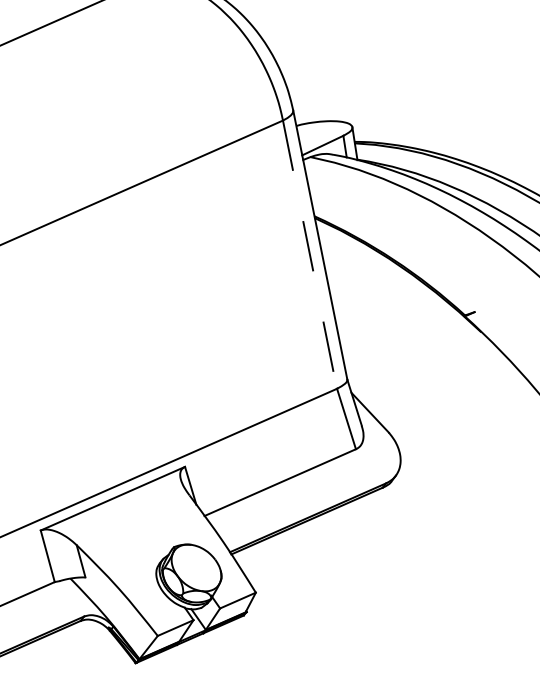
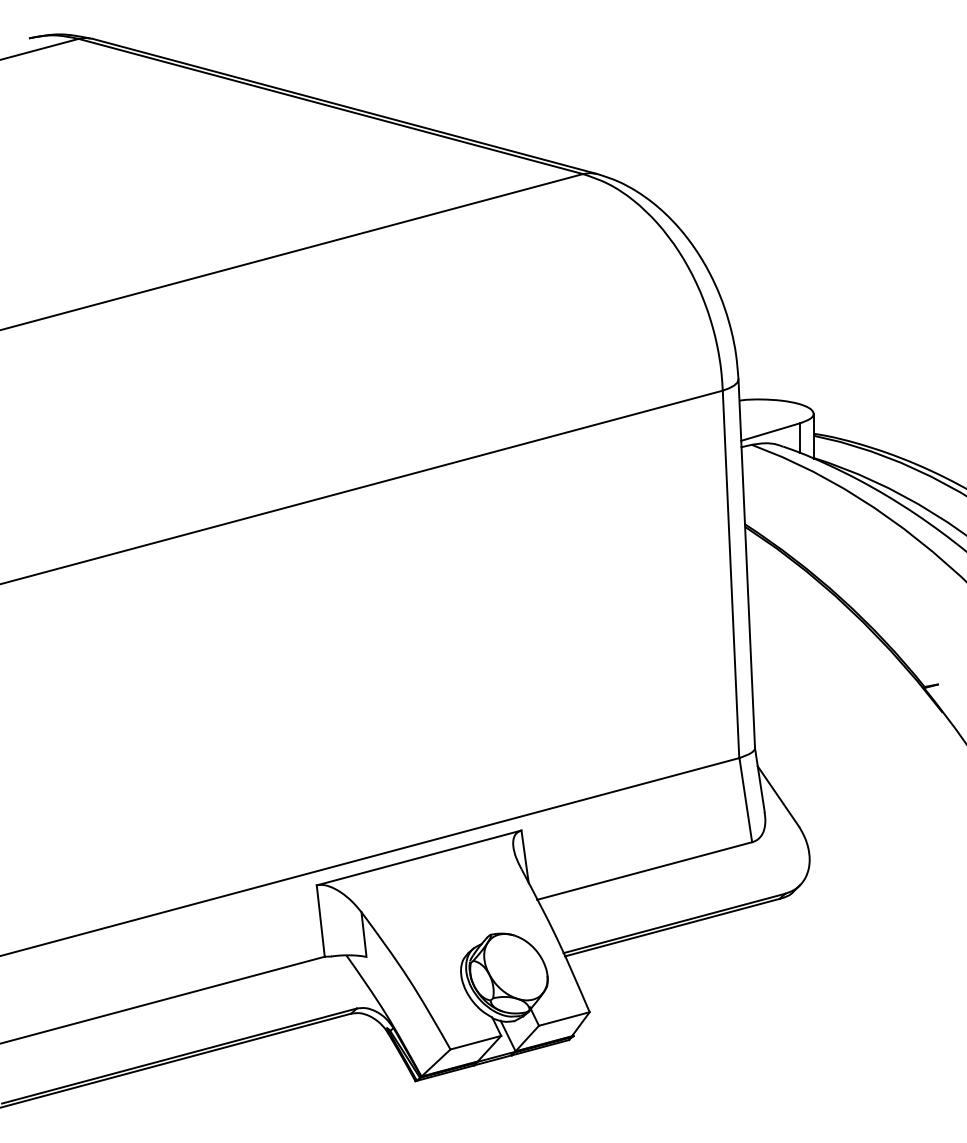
line: (310, 254) -> (731, 574), dashed -> solid

